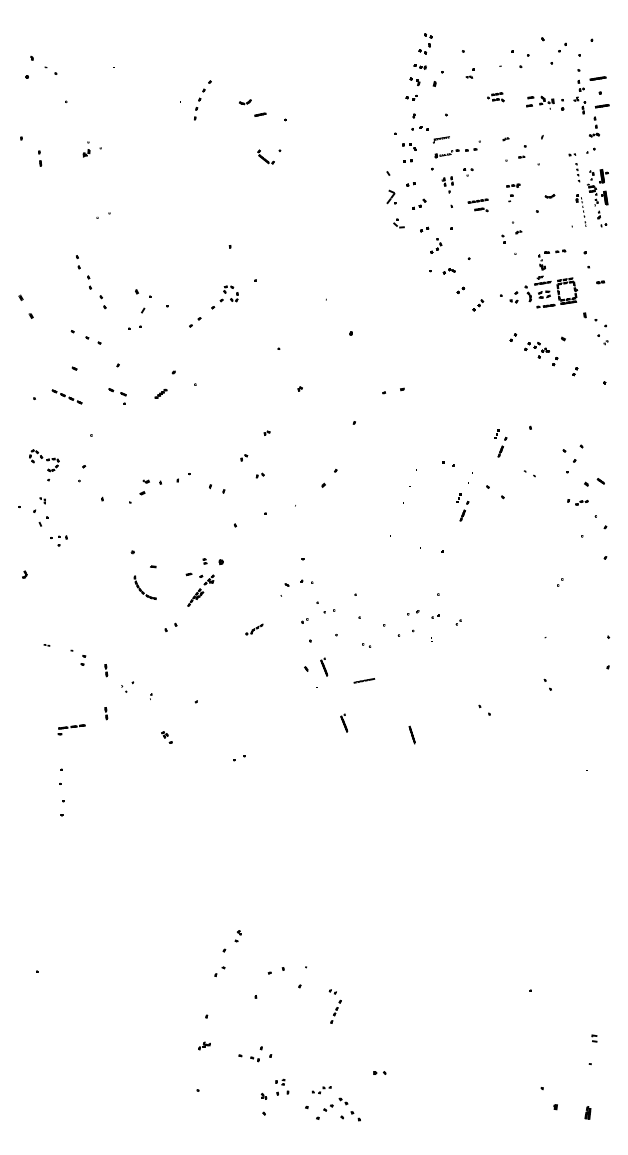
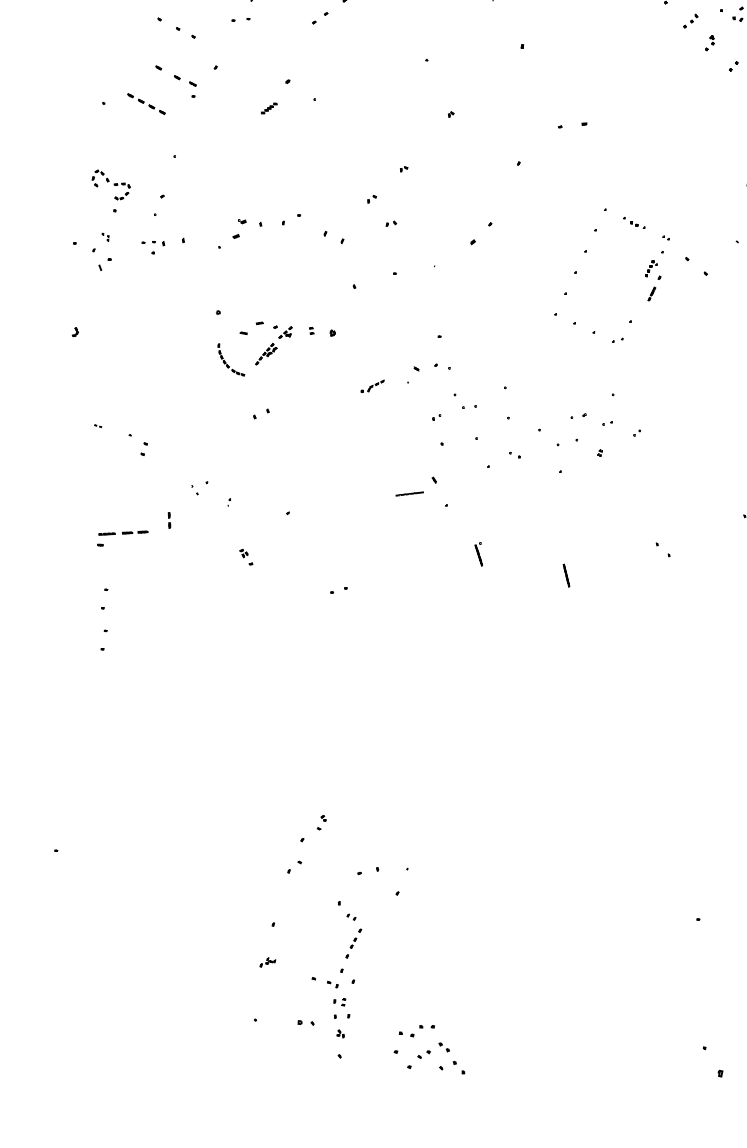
part: (493, 320) -> (709, 42), added
part: (117, 396) -> (184, 86), moved
part: (500, 443) -> (707, 203), removed
part: (58, 540) -> (152, 246), moved
part: (199, 589) -> (272, 343), moved
part: (254, 629) -> (372, 386), moved
part: (324, 666) -> (458, 478), removed
part: (106, 670) -> (173, 464), removed
line: (364, 680) -> (409, 493), moved
part: (71, 729) -> (122, 538), size x1.43
part: (334, 1006) -> (352, 936), moved
part: (379, 1072) -> (305, 1022), moved
part: (282, 1086) -> (342, 1007), moved
part: (321, 1089) -> (416, 1029), size x1.43

